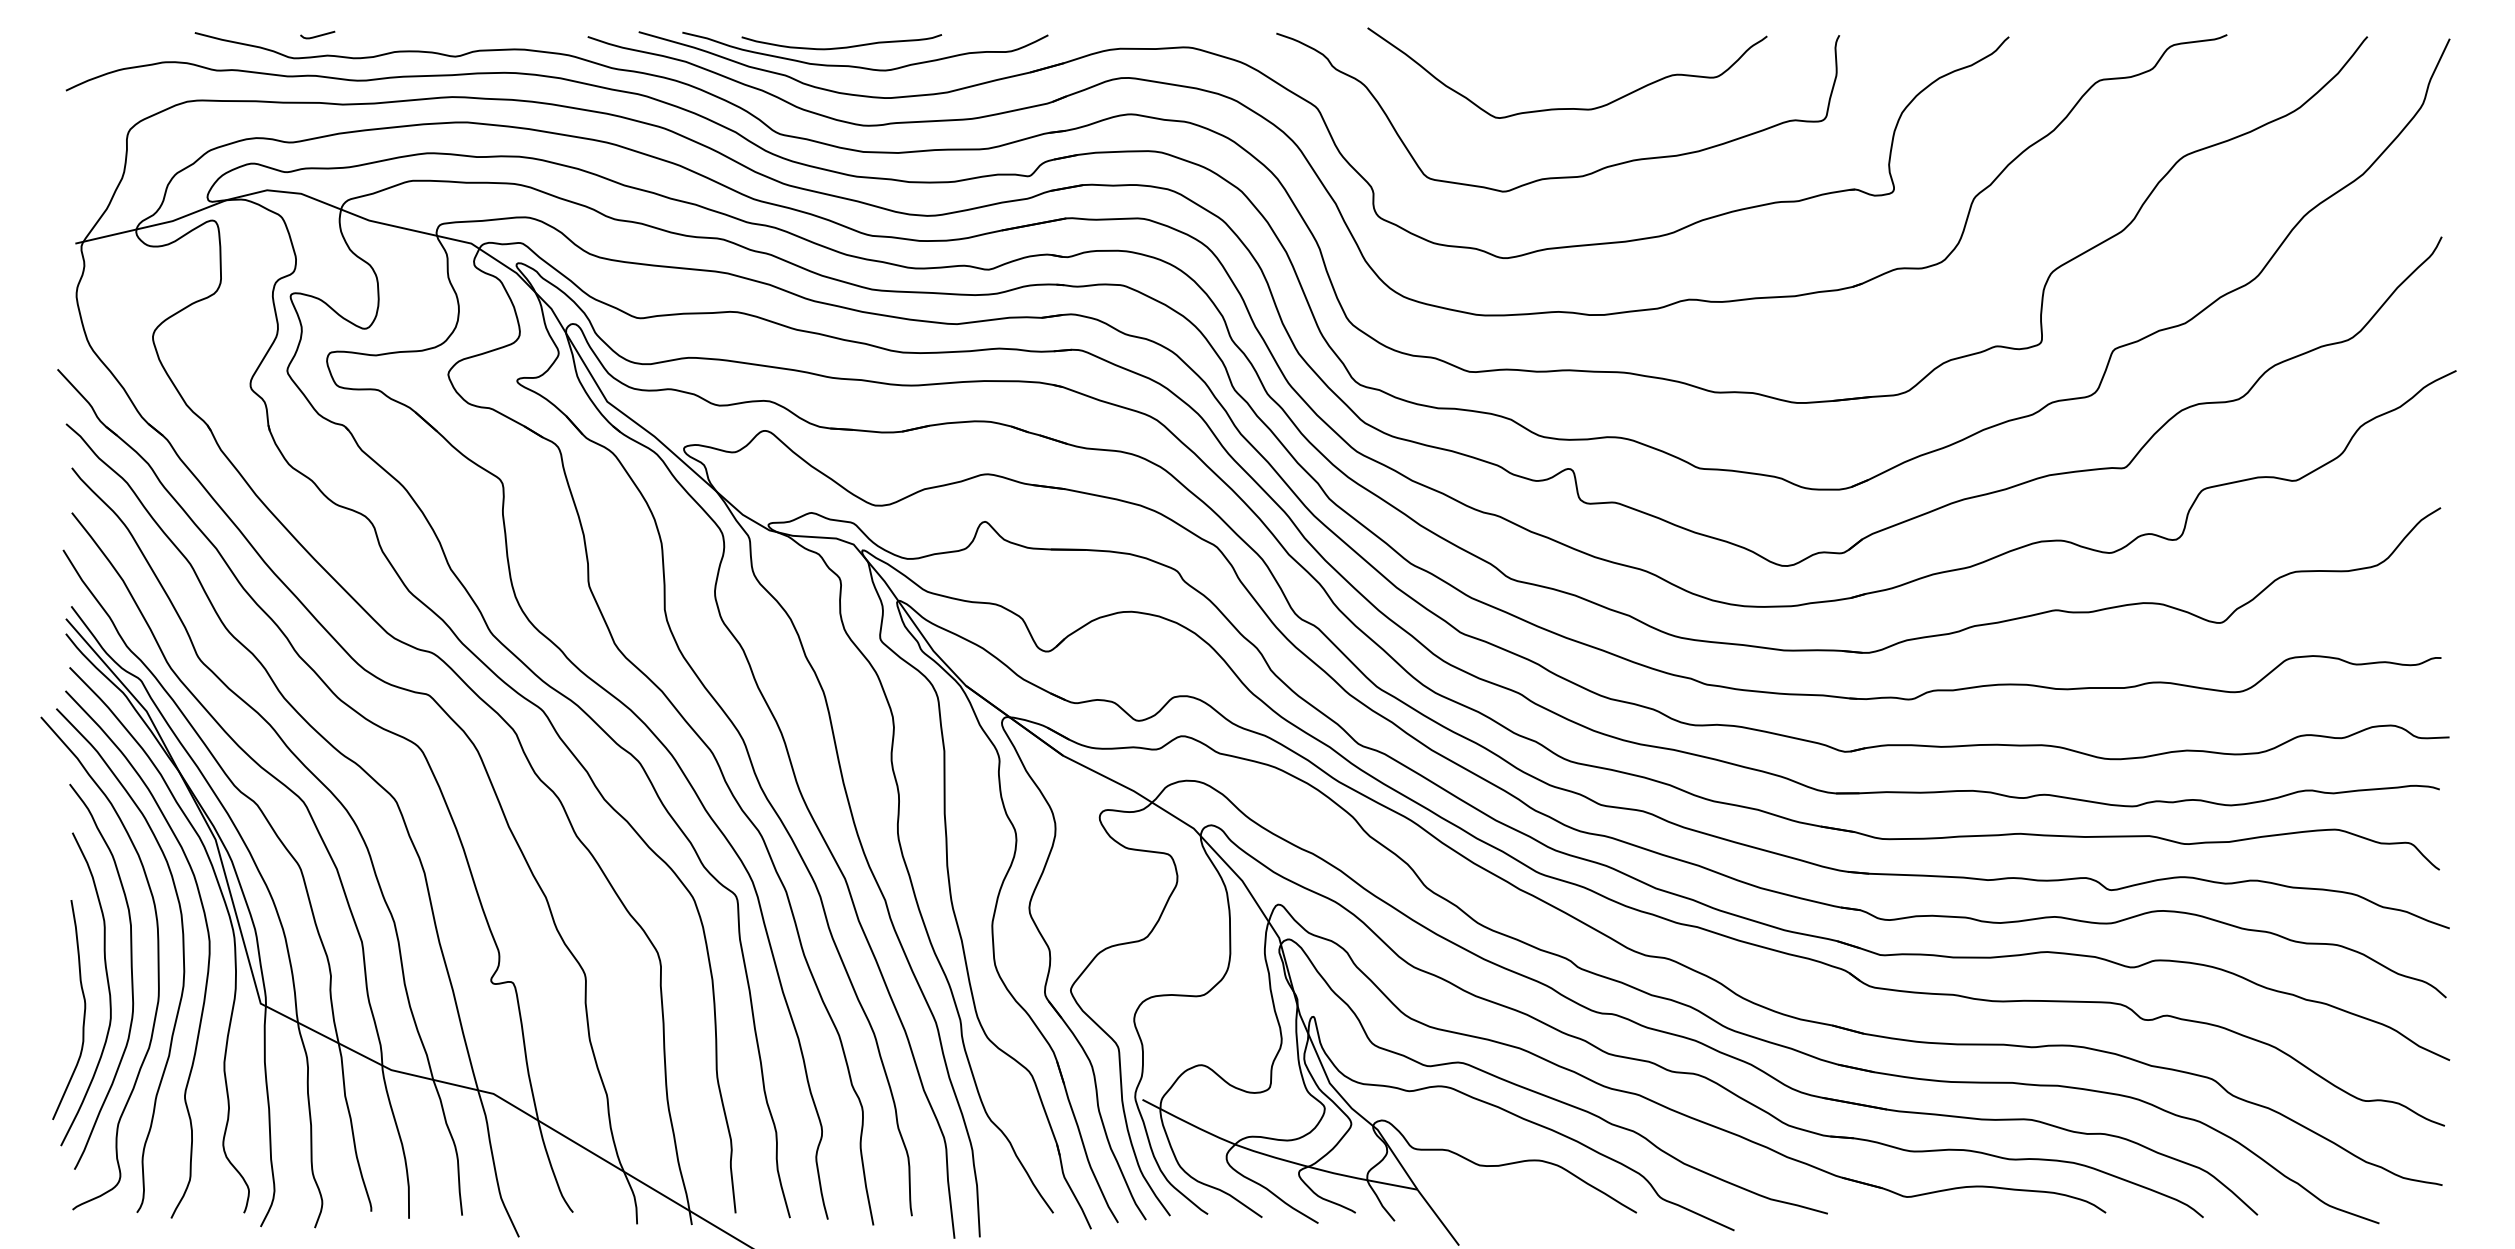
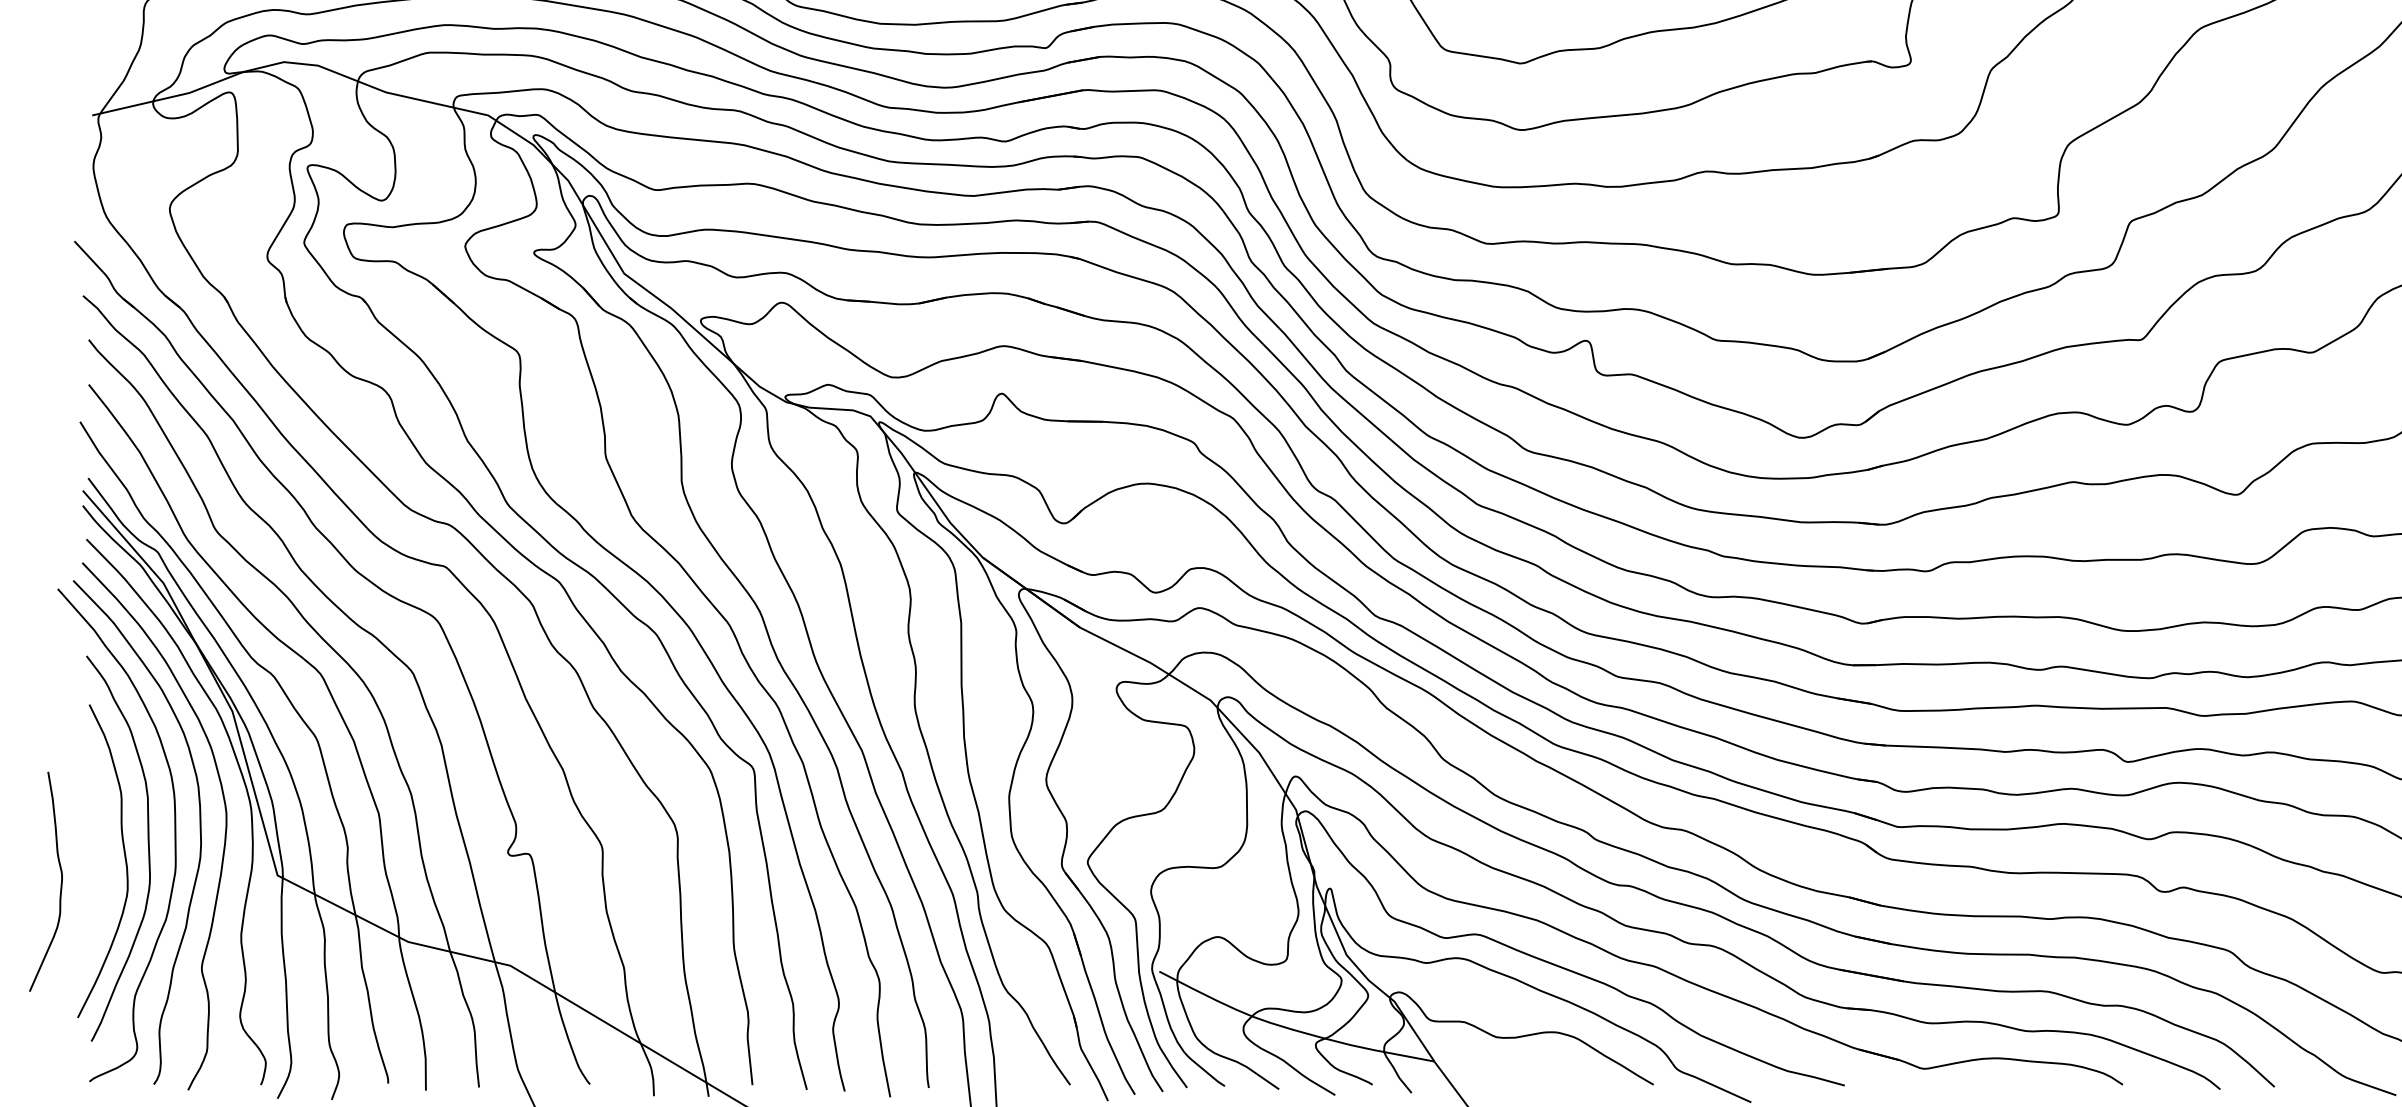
curve: (83, 1013) -> (60, 885), moved

